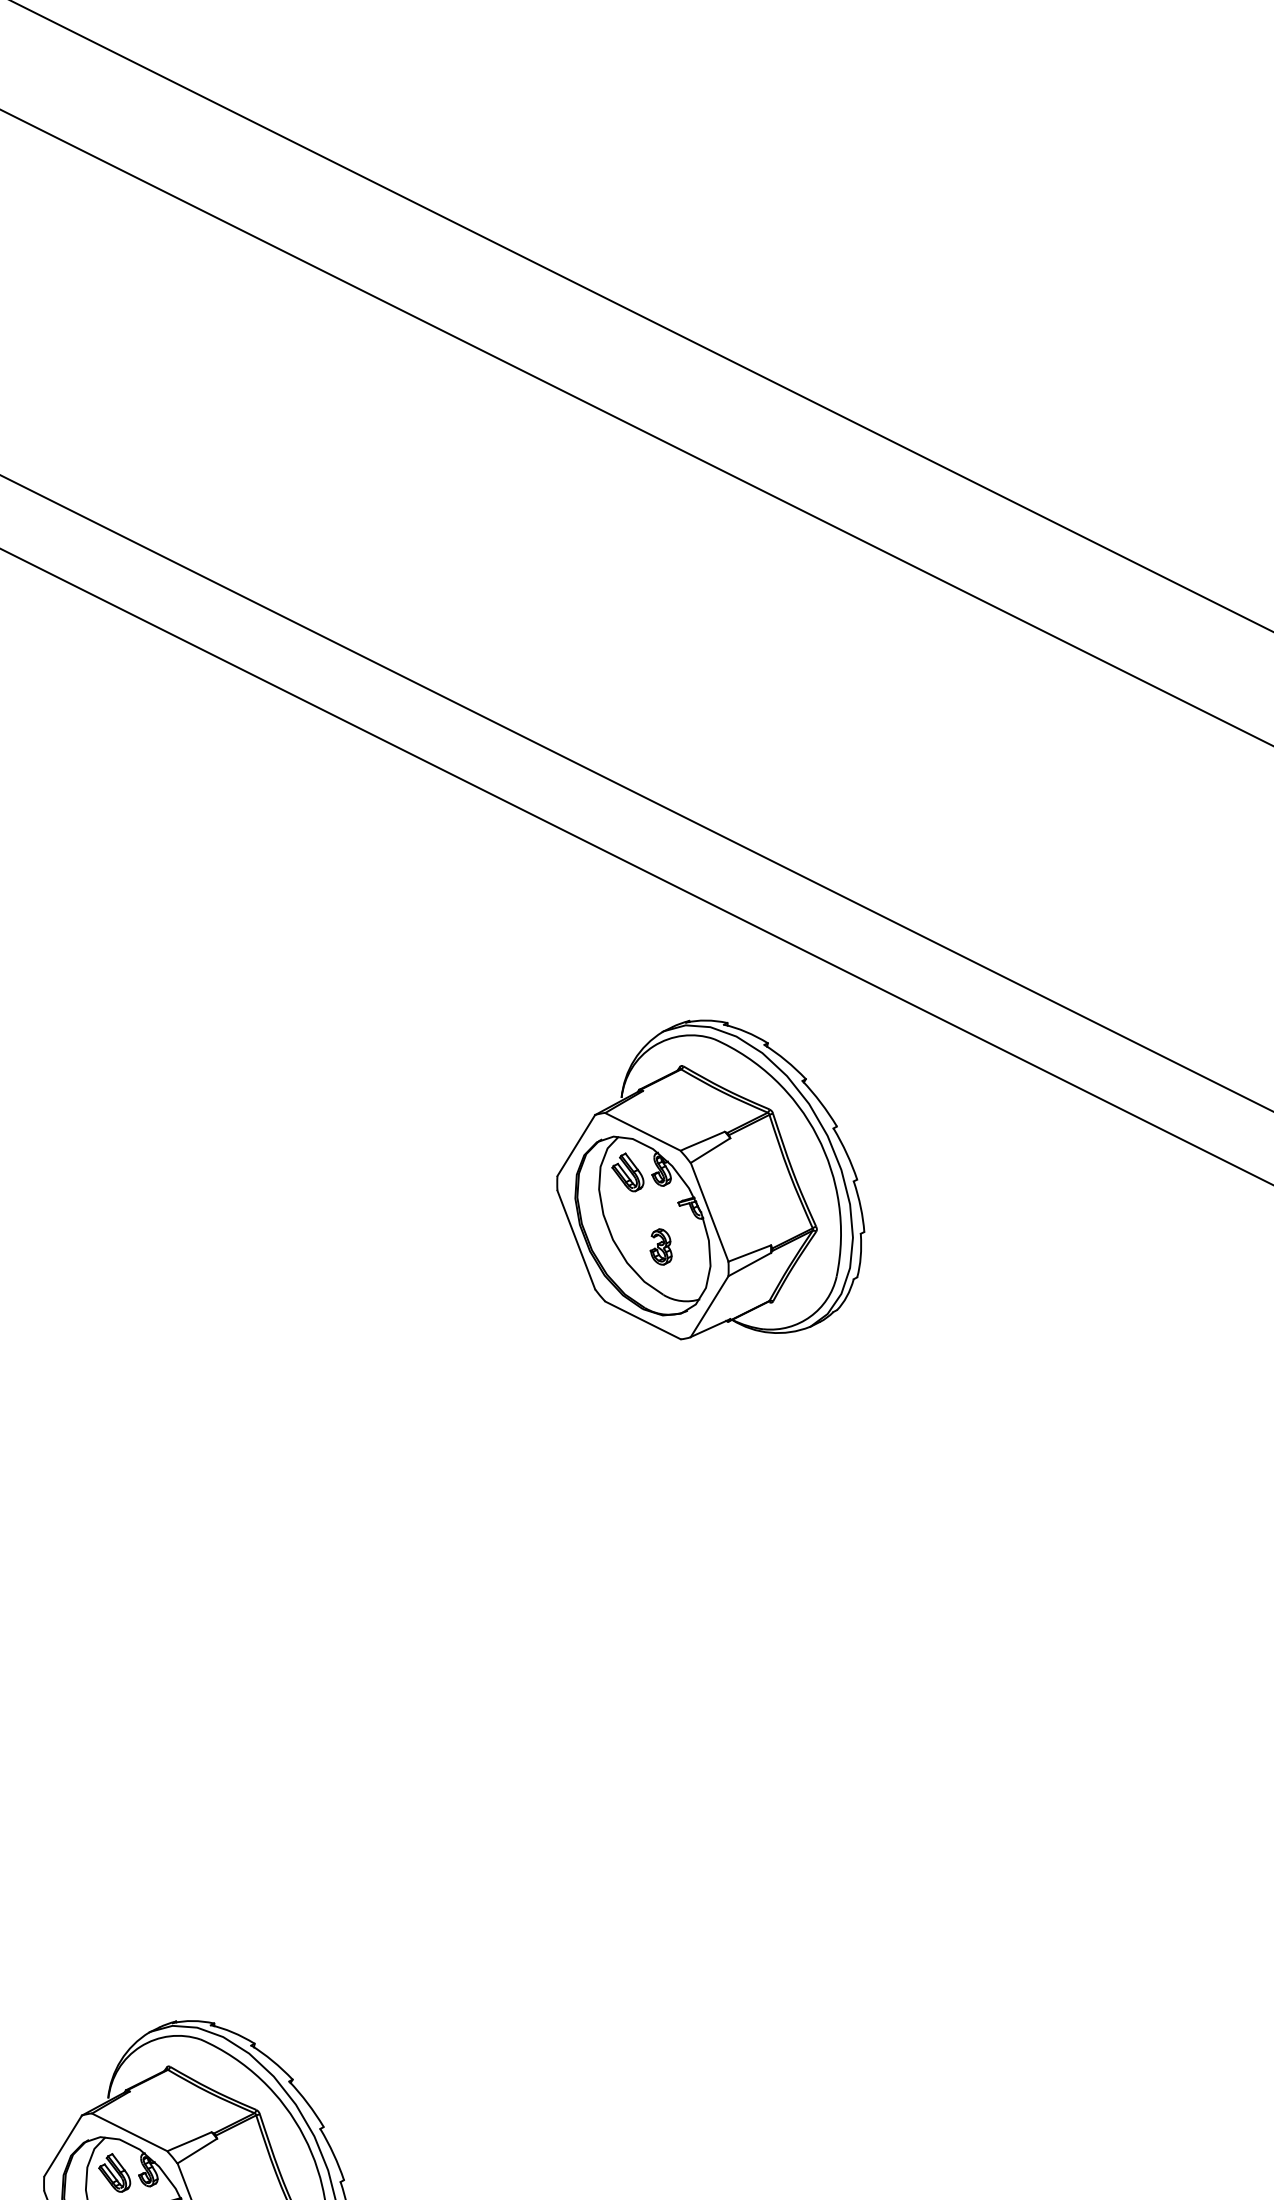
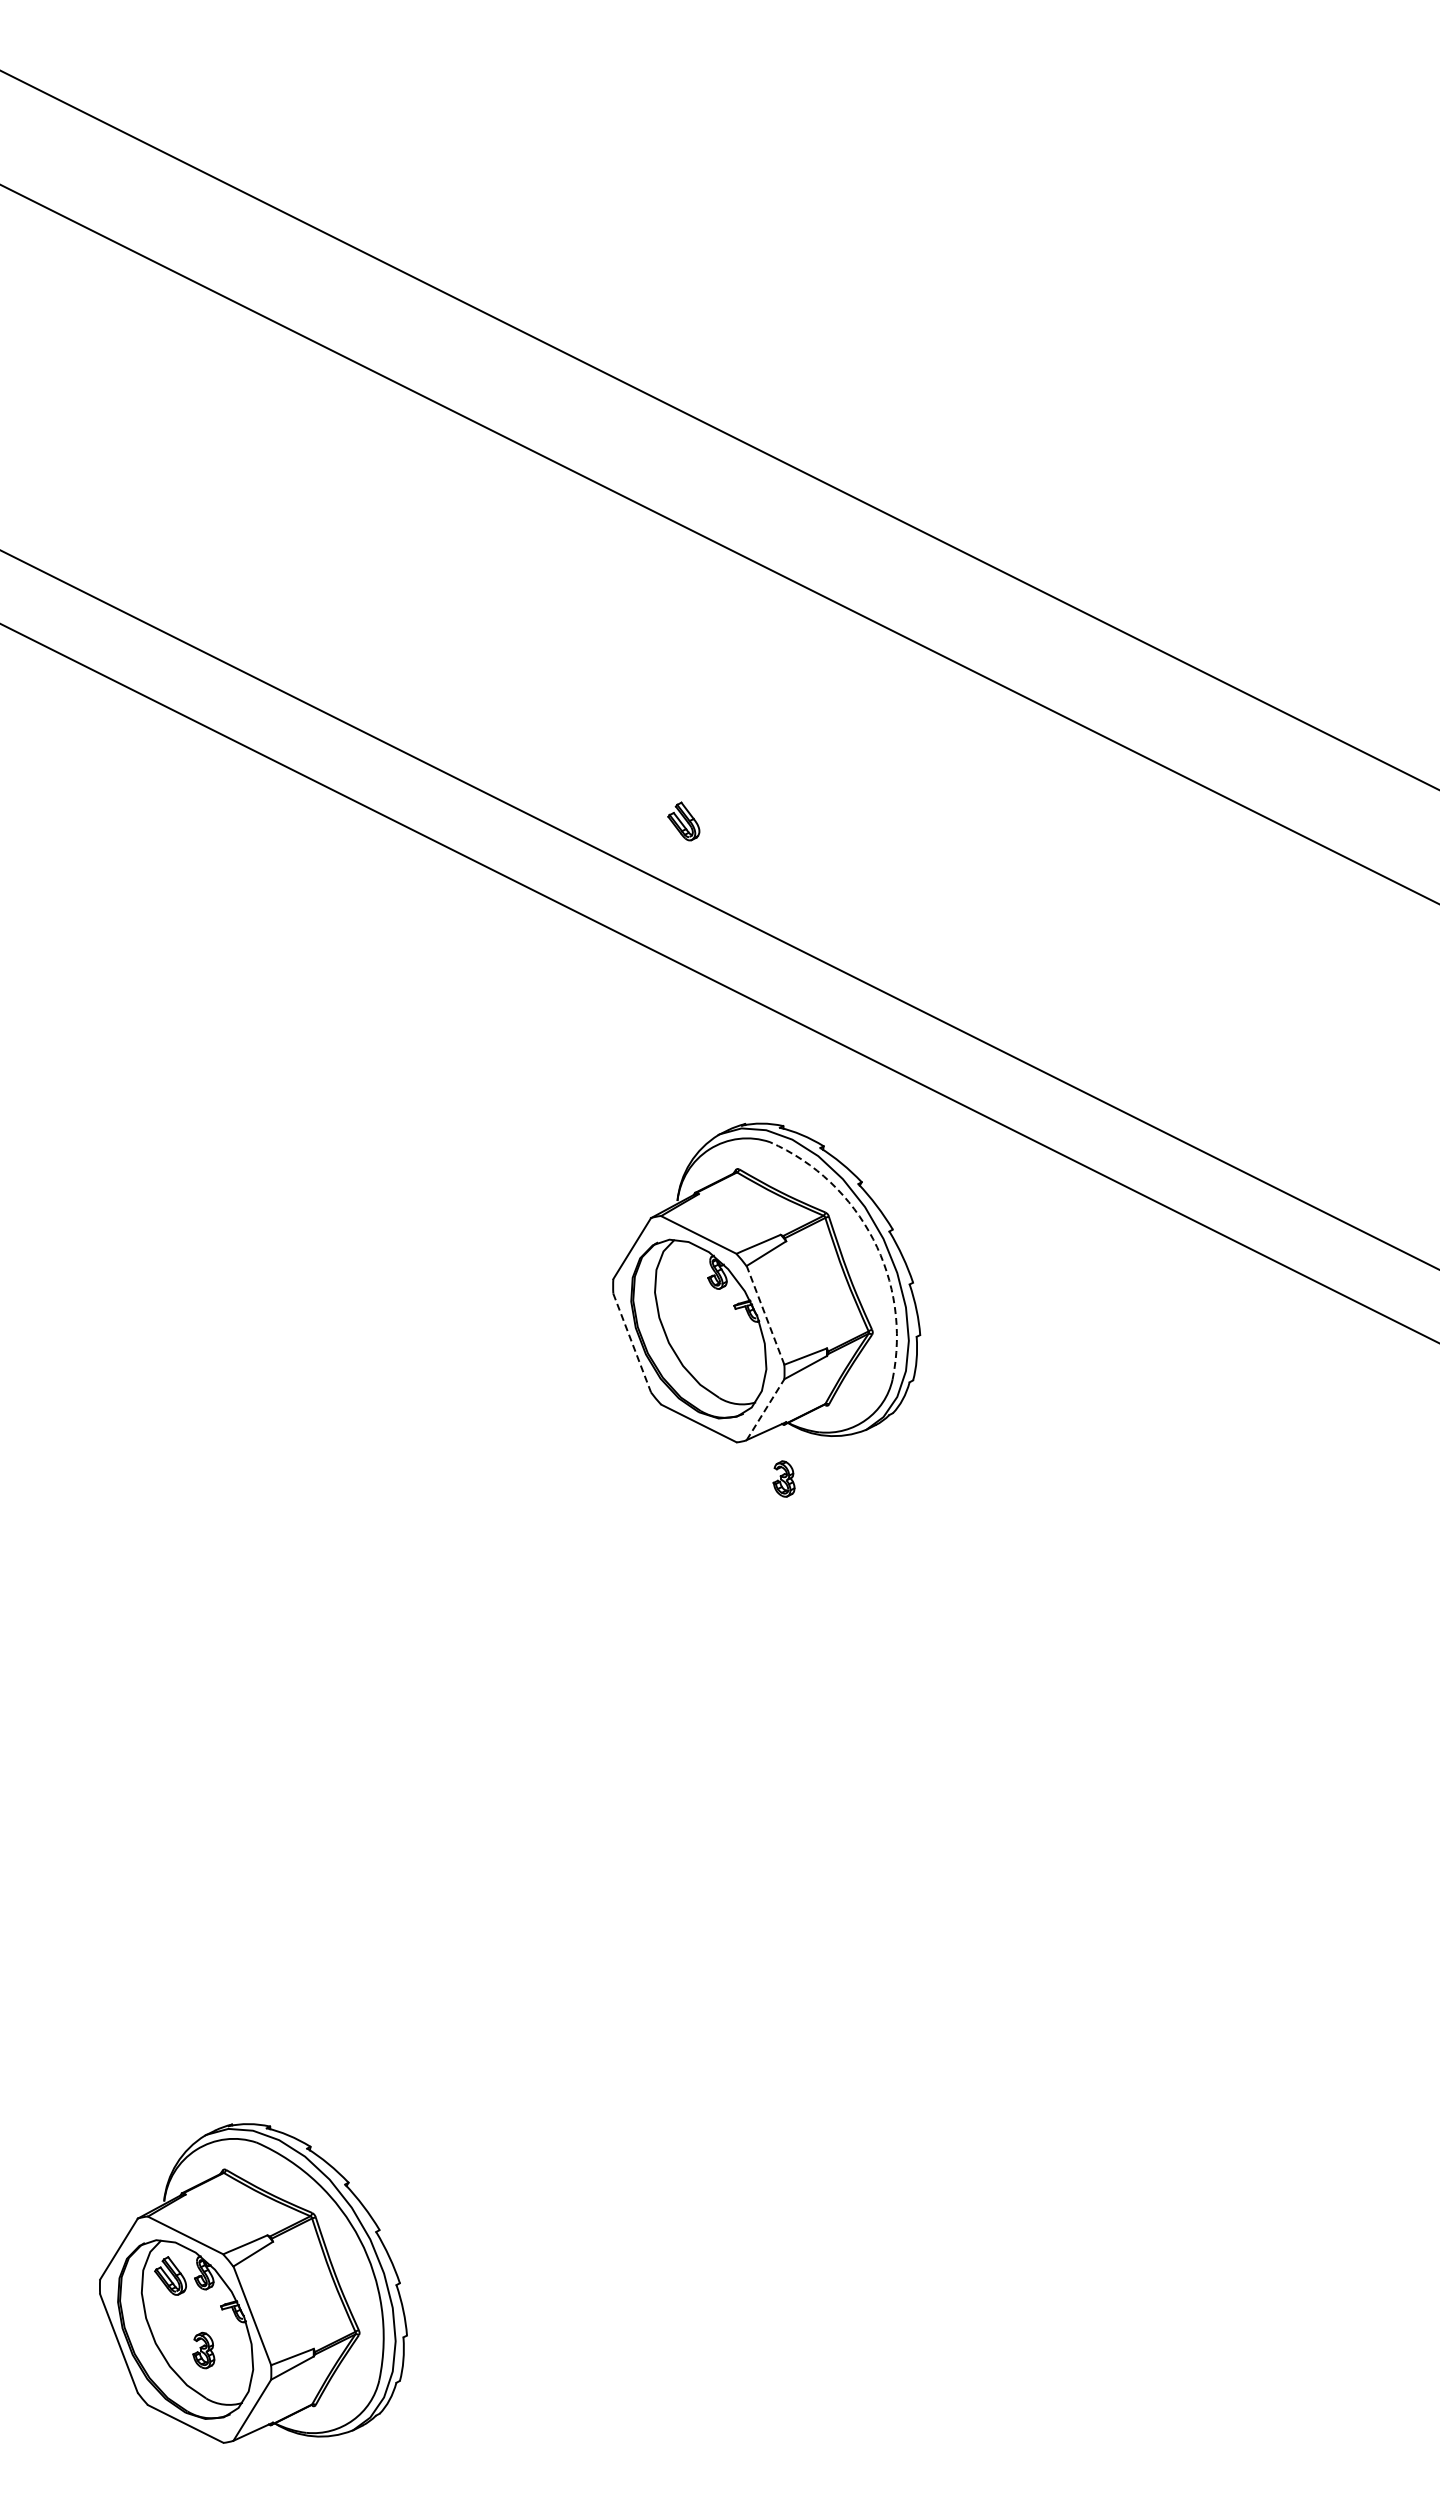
arc: (817, 1136) -> (873, 1239), solid -> dashed
part: (627, 1172) -> (683, 821), moved
line: (709, 1212) -> (765, 1315), solid -> dashed
line: (576, 1239) -> (632, 1342), solid -> dashed
part: (660, 1246) -> (783, 1478), moved
line: (709, 1306) -> (765, 1409), solid -> dashed

